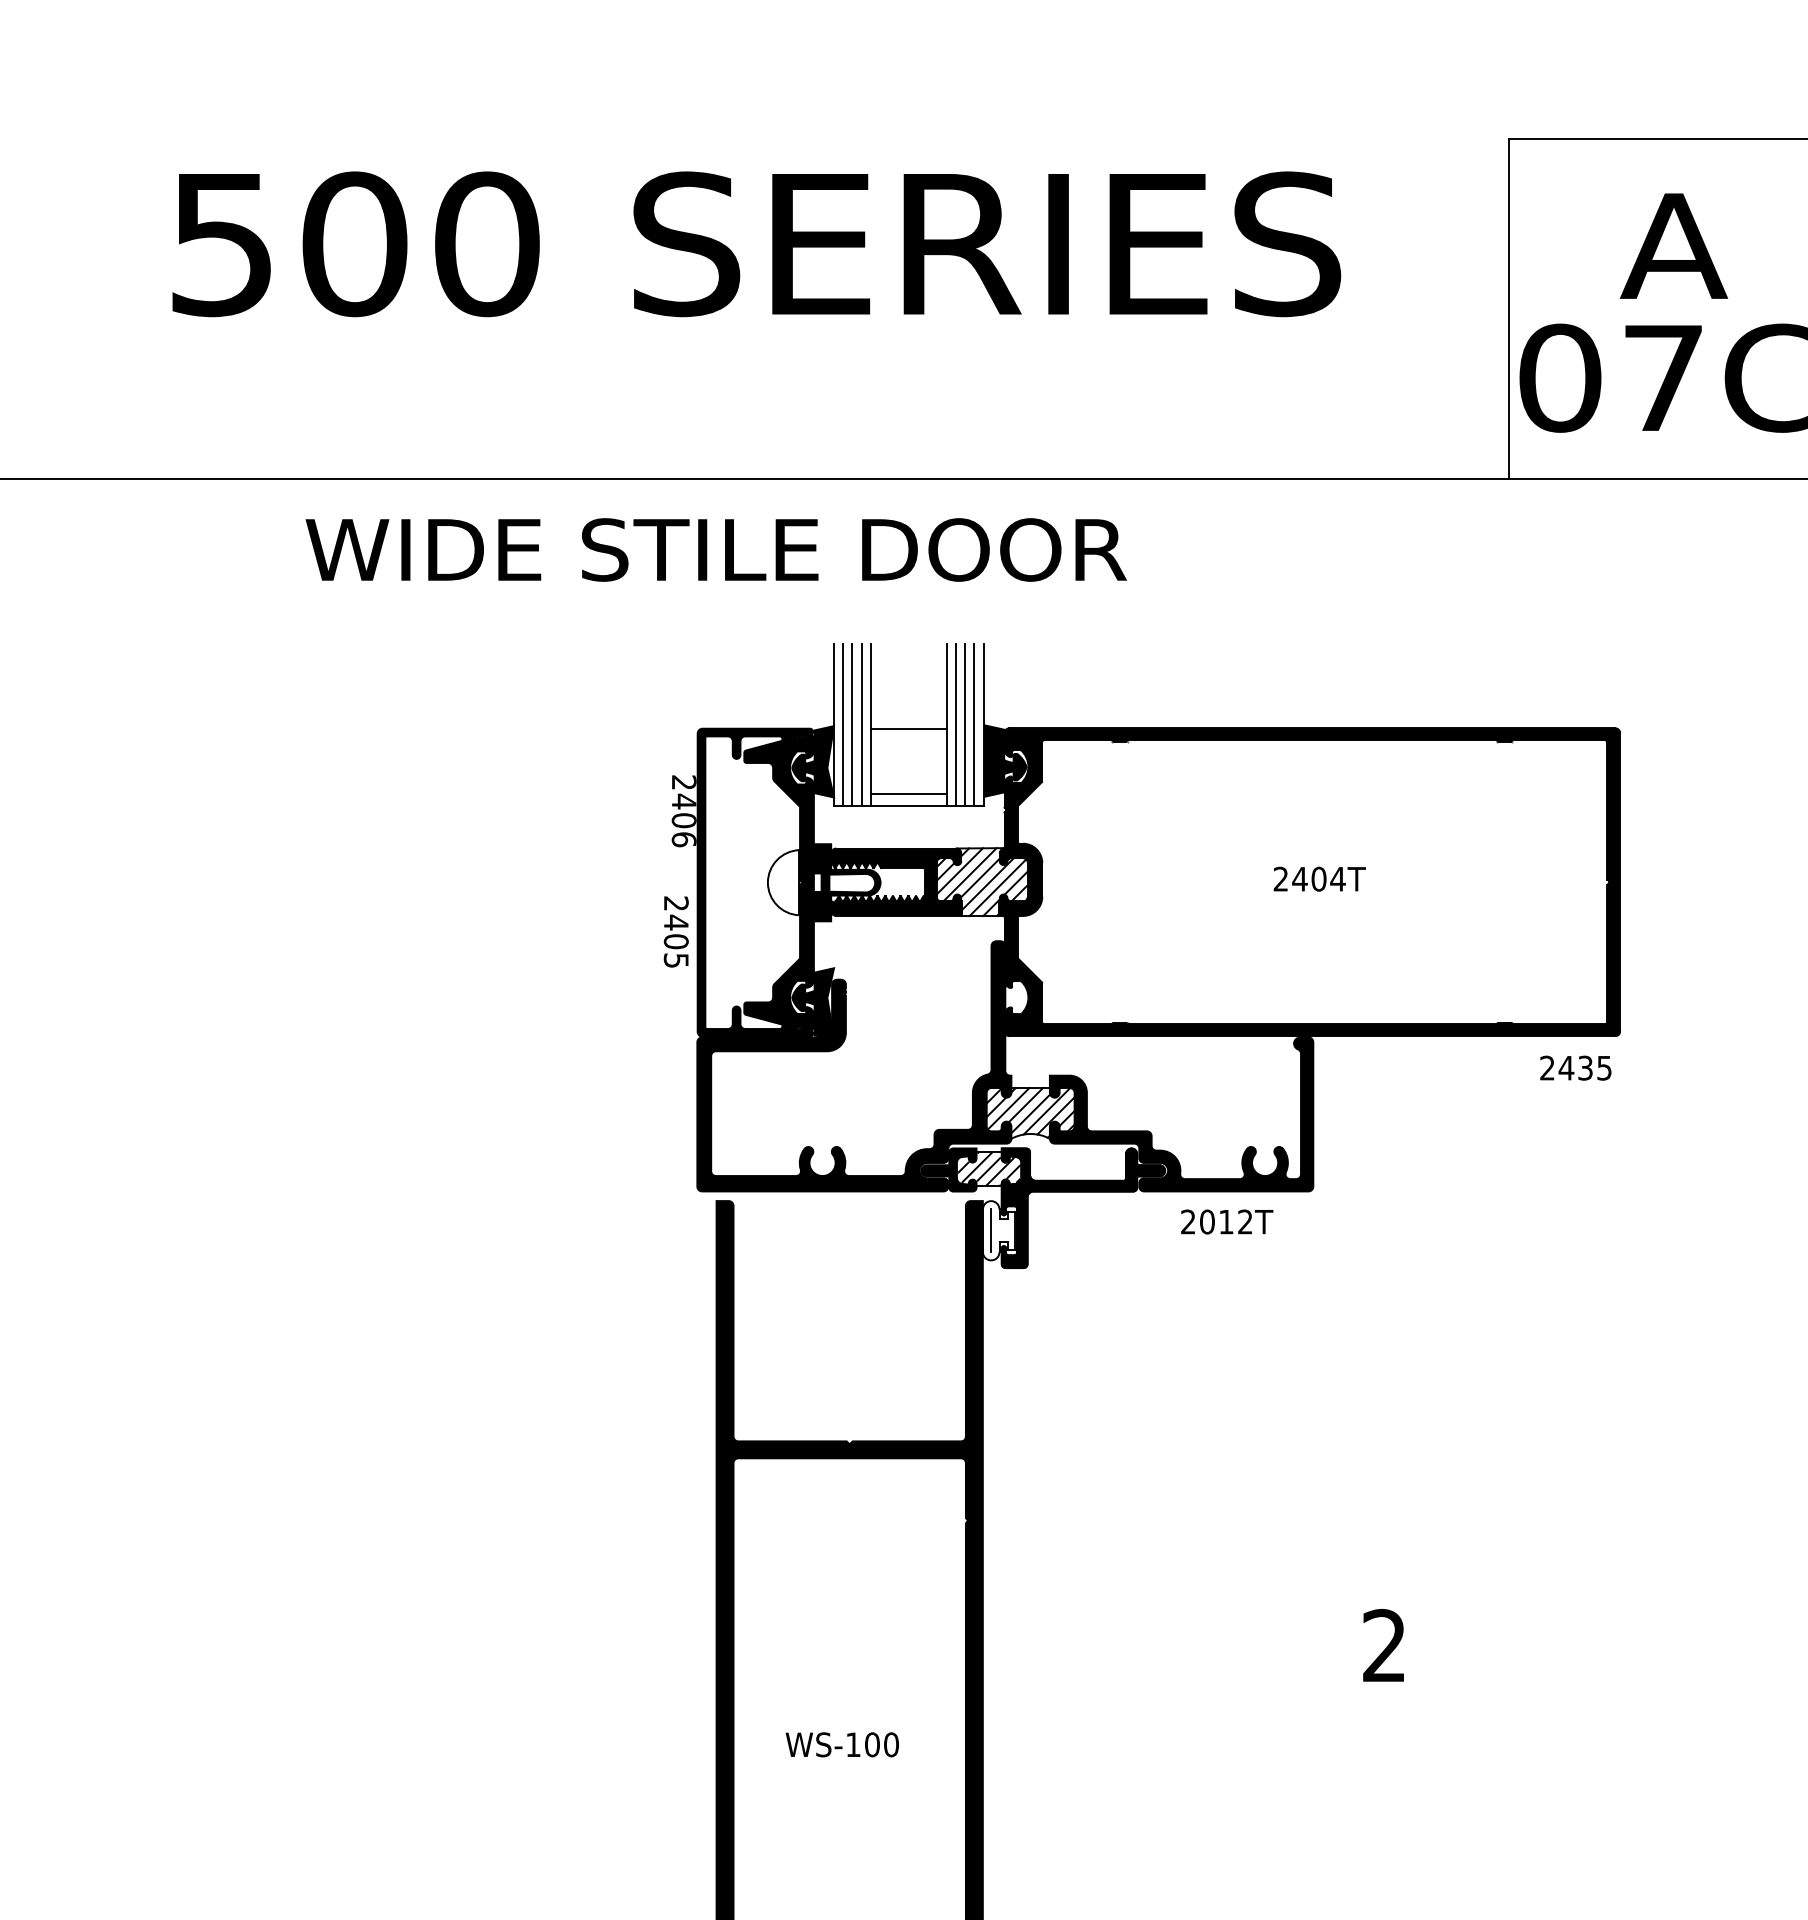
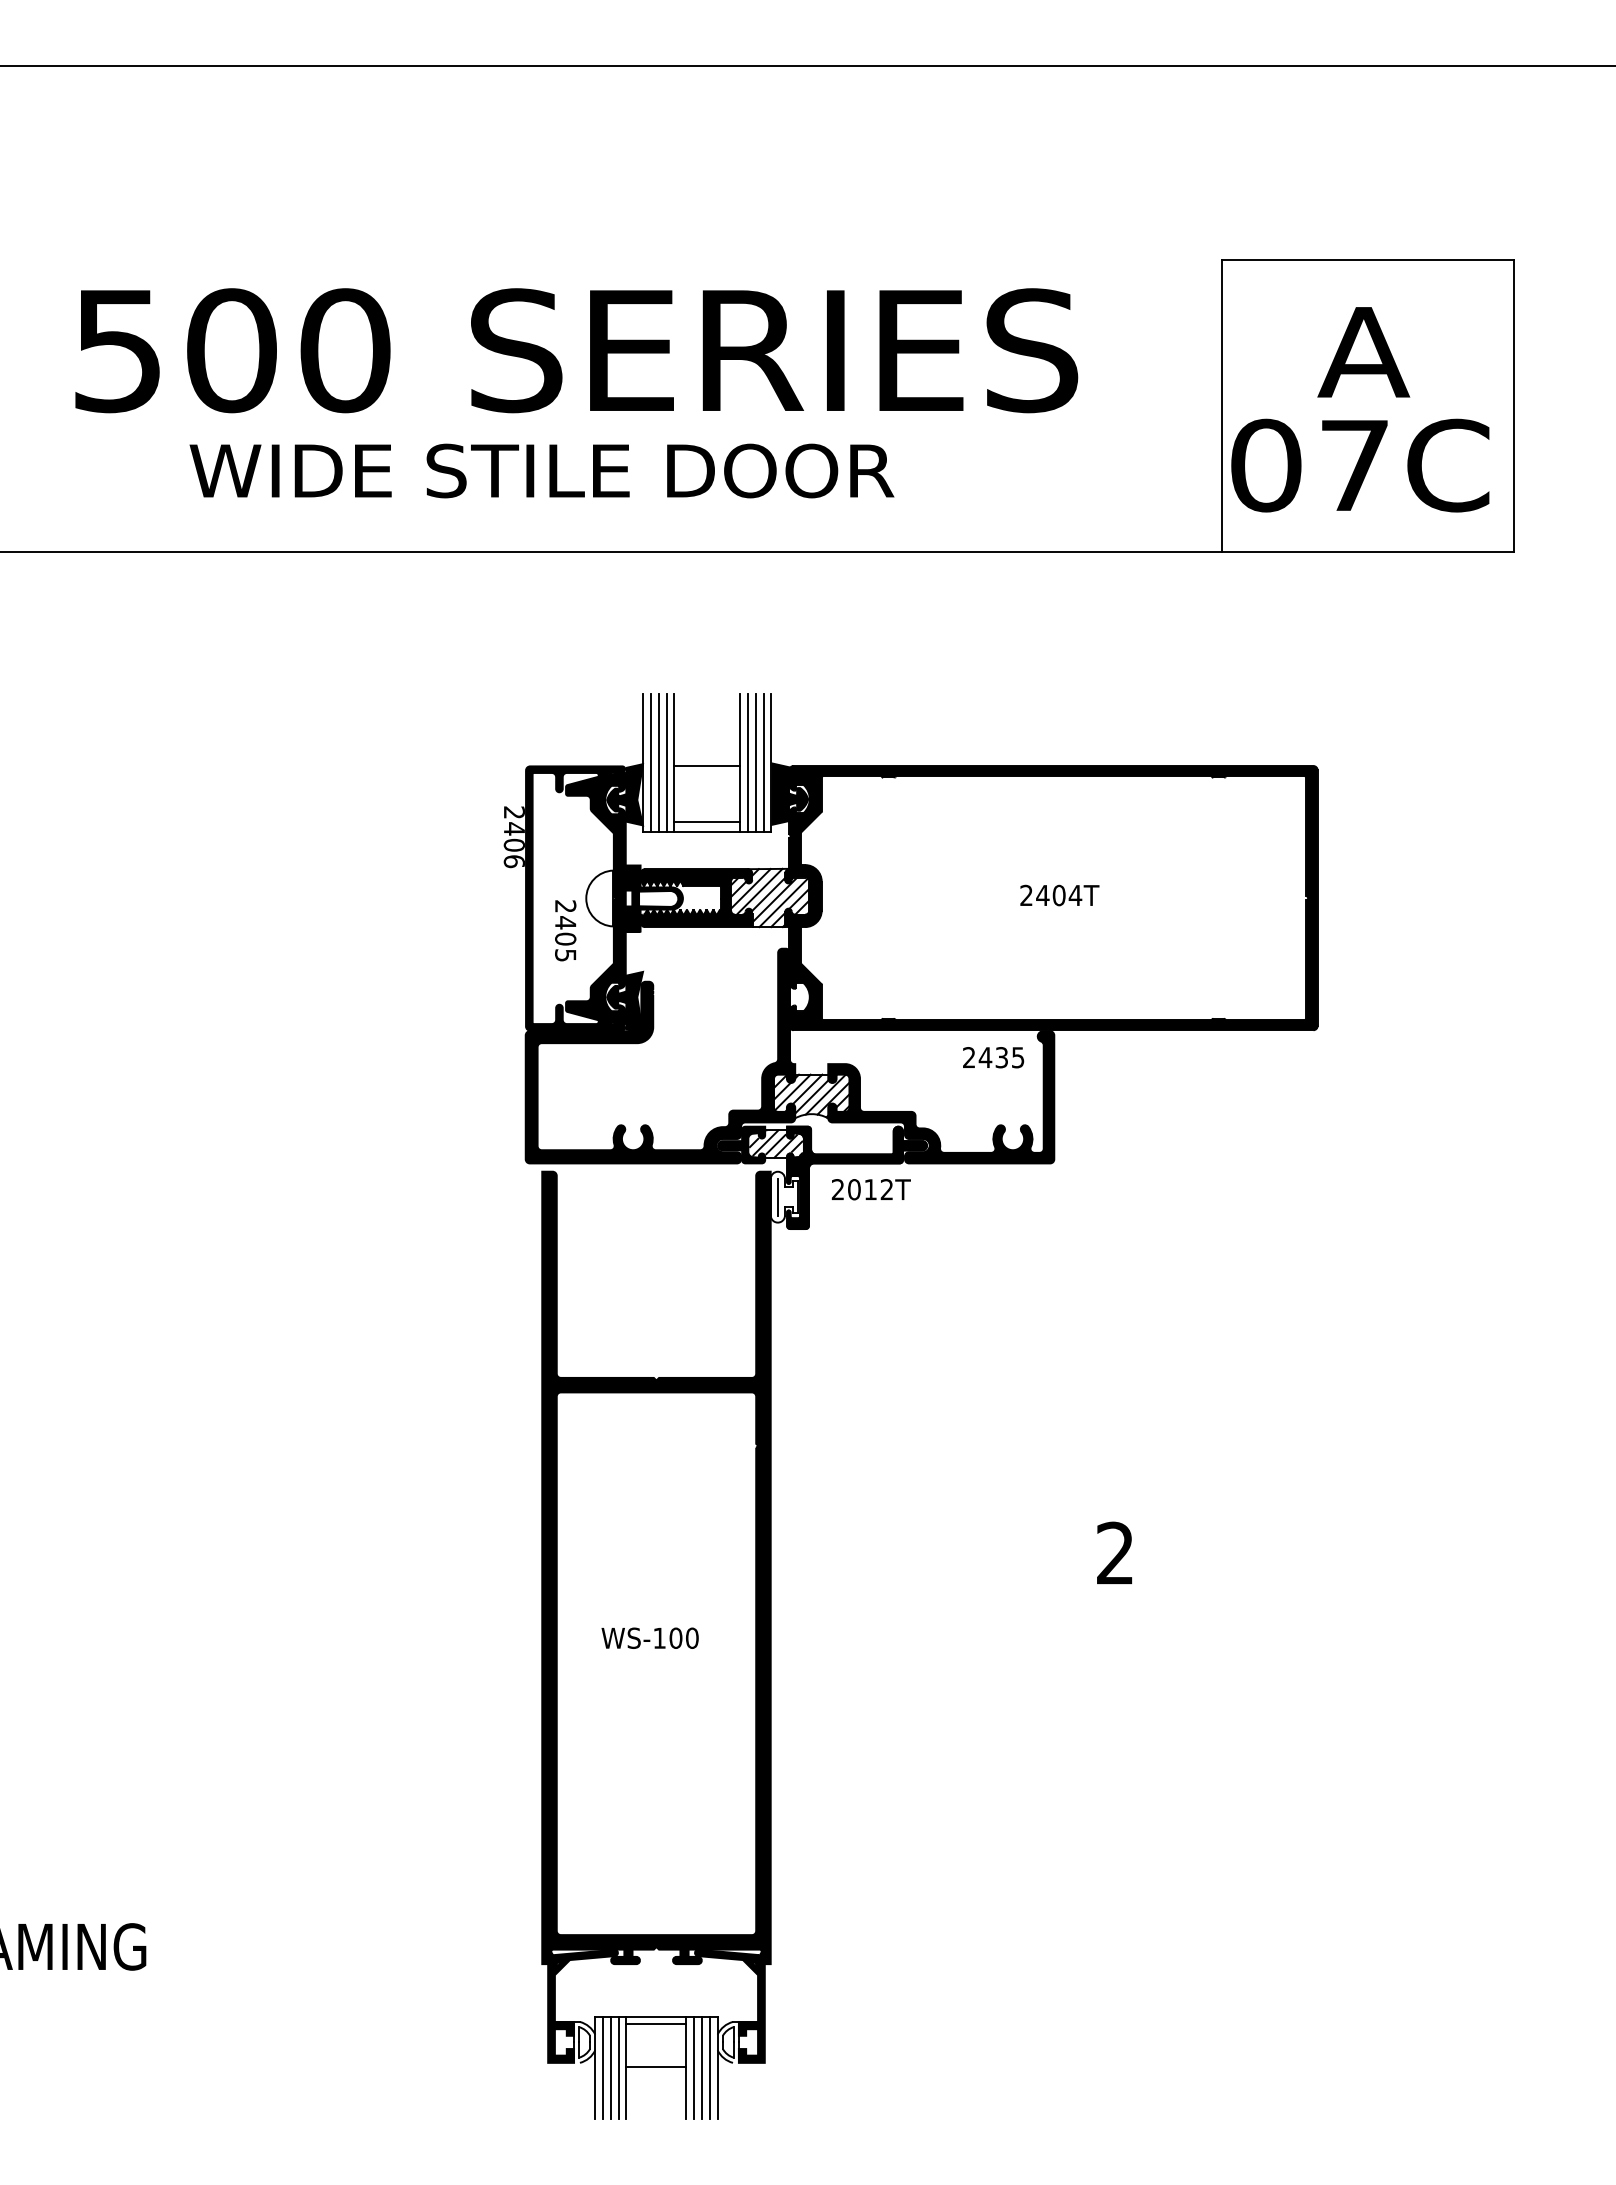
text: (715, 549) -> (541, 470), moved
text: (676, 931) -> (565, 930), moved
text: (1575, 1067) -> (993, 1057), moved
text: (1226, 1221) -> (870, 1189), moved

